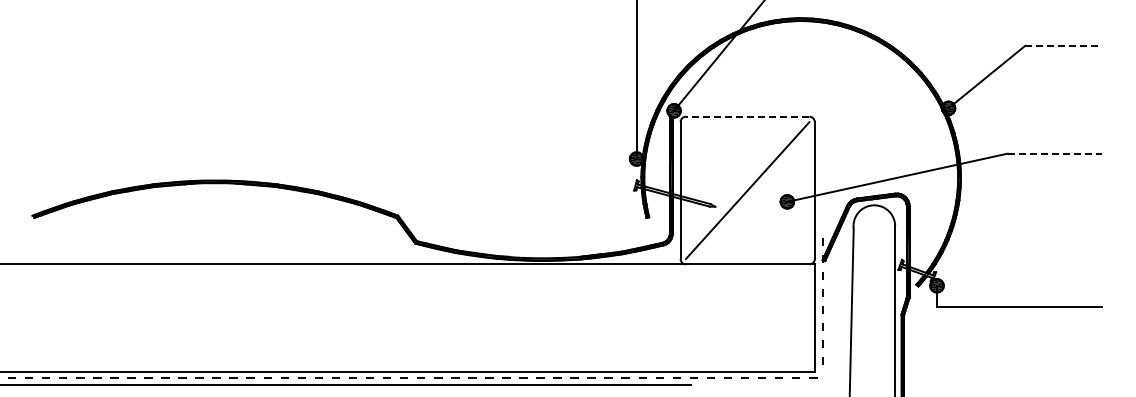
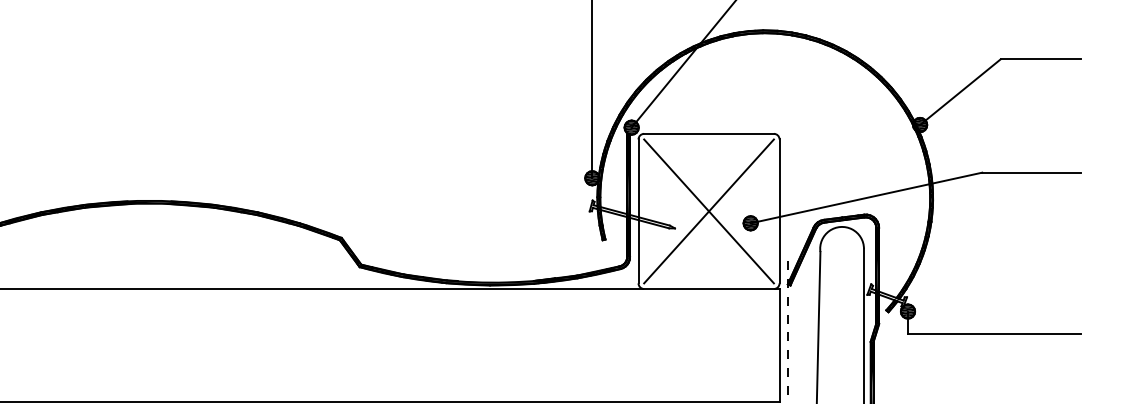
line: (1064, 45) -> (1041, 58), dashed -> solid
line: (747, 116) -> (708, 133), dashed -> solid
line: (1055, 153) -> (1032, 172), dashed -> solid
line: (747, 190) -> (708, 211), added

